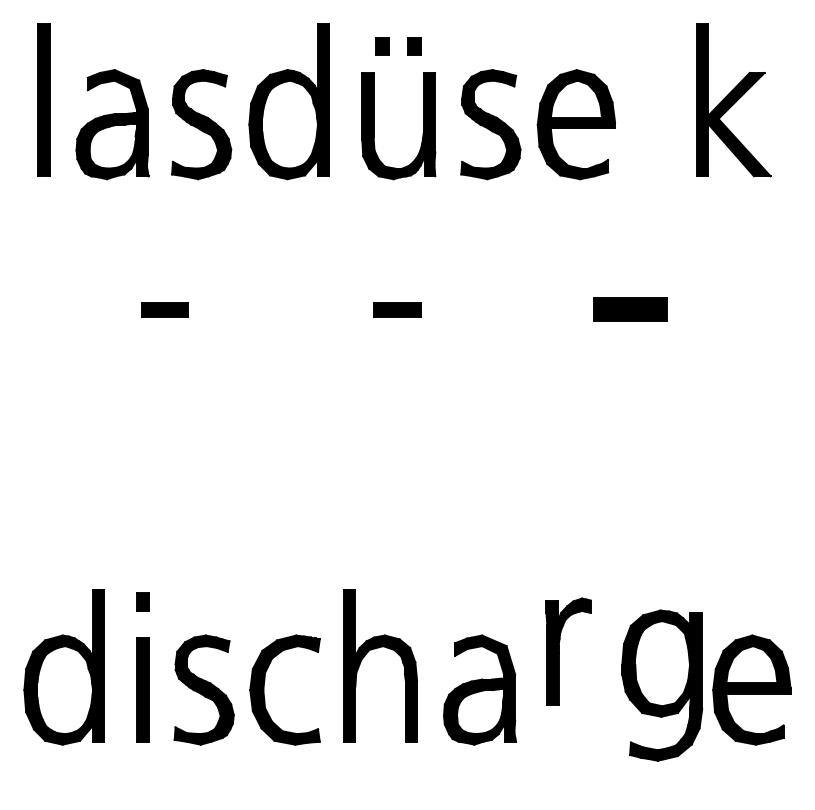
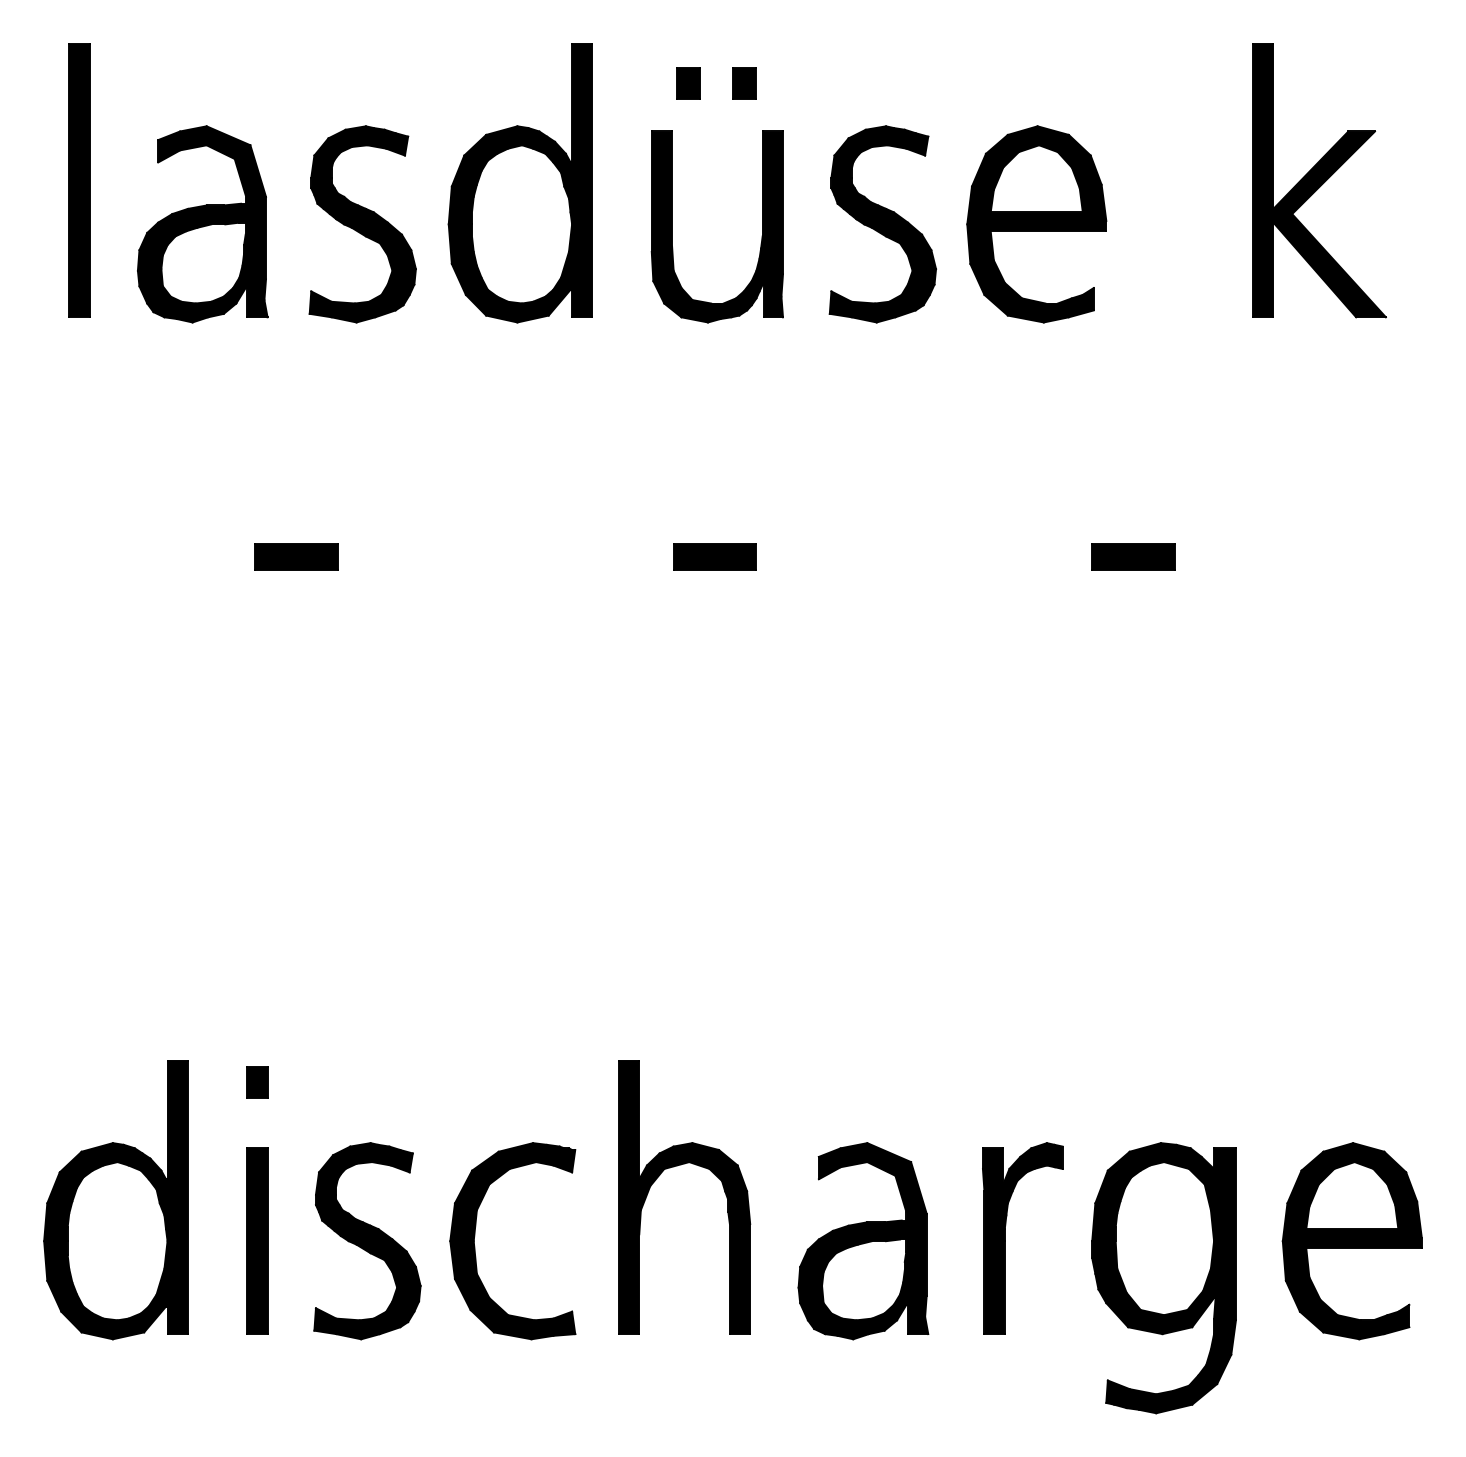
part: (629, 309) -> (1132, 556), size x0.62
part: (559, 651) -> (1006, 1238), moved
part: (662, 685) -> (1164, 1277), moved

